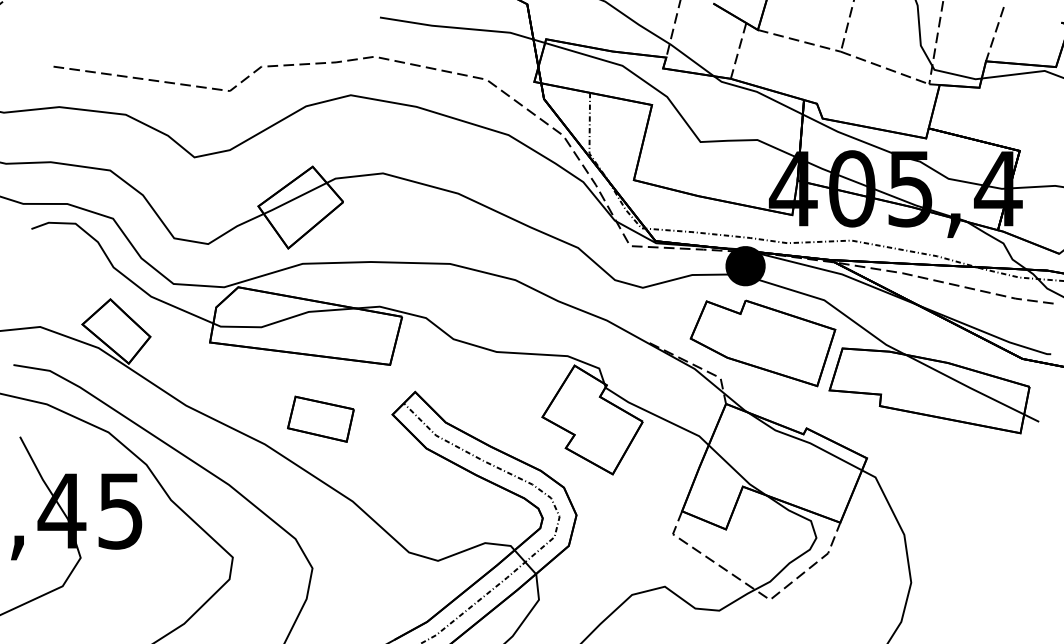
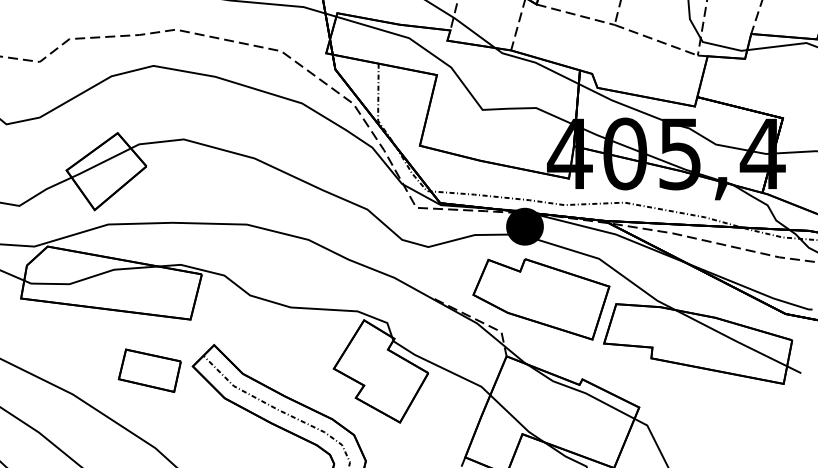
part: (320, 418) -> (149, 370), moved

